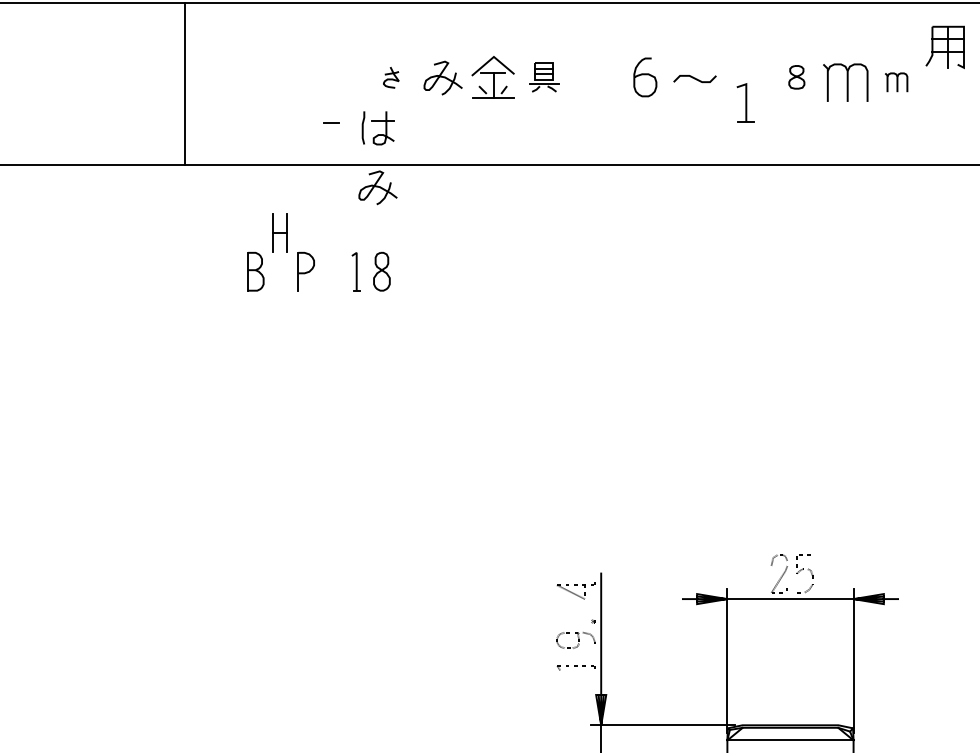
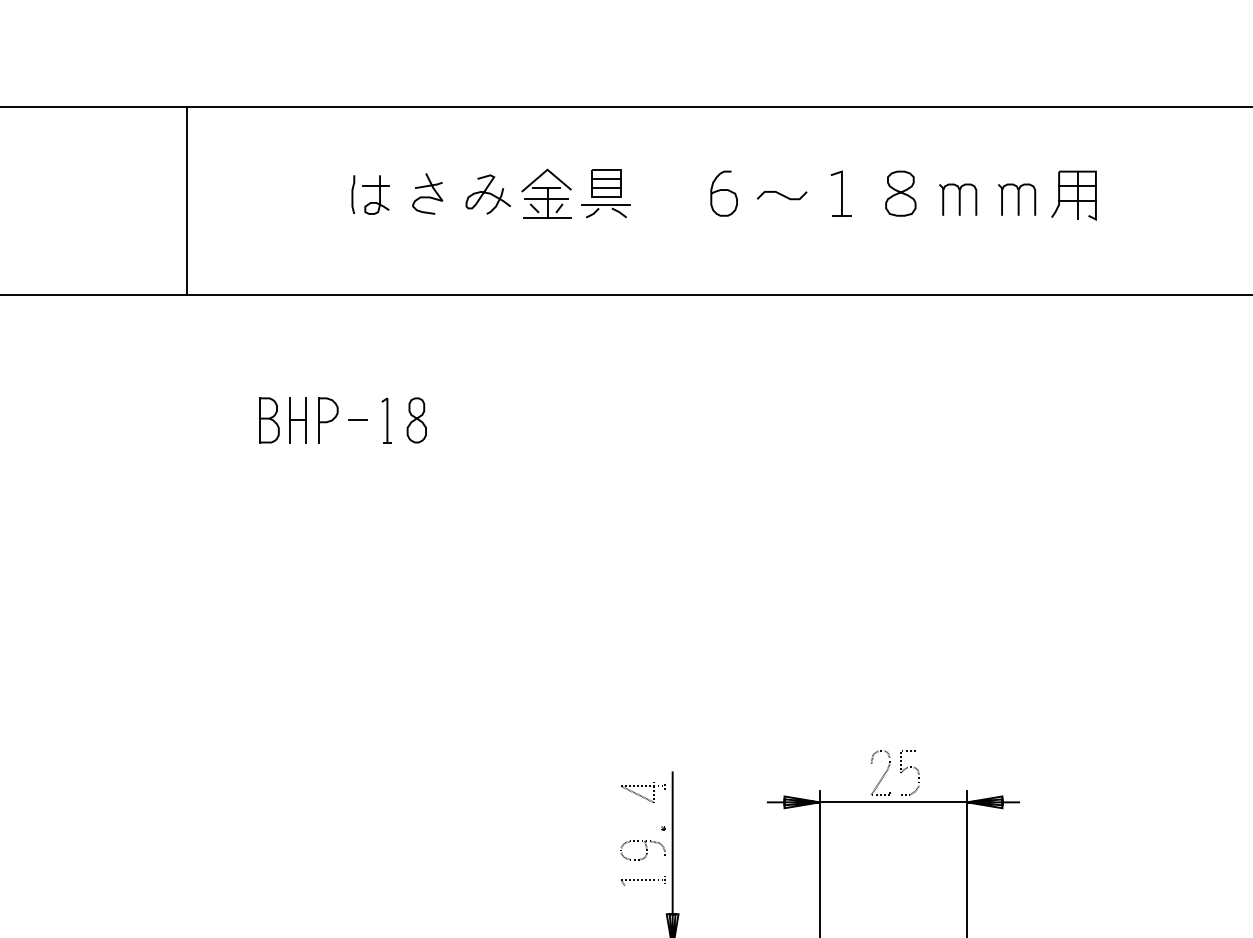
part: (944, 47) -> (1073, 195), moved
part: (391, 77) -> (427, 193), size x1.67
part: (543, 77) -> (605, 193), size x1.43
part: (796, 77) -> (900, 193), size x1.67
line: (493, 82) -> (546, 199), added
part: (846, 82) -> (958, 199), size x0.71
part: (896, 82) -> (1017, 199), size x1.43
part: (745, 102) -> (840, 193), moved
part: (378, 120) -> (370, 186), moved
line: (331, 122) -> (357, 419), moved
part: (377, 187) -> (411, 322), removed
part: (279, 233) -> (297, 420), moved

